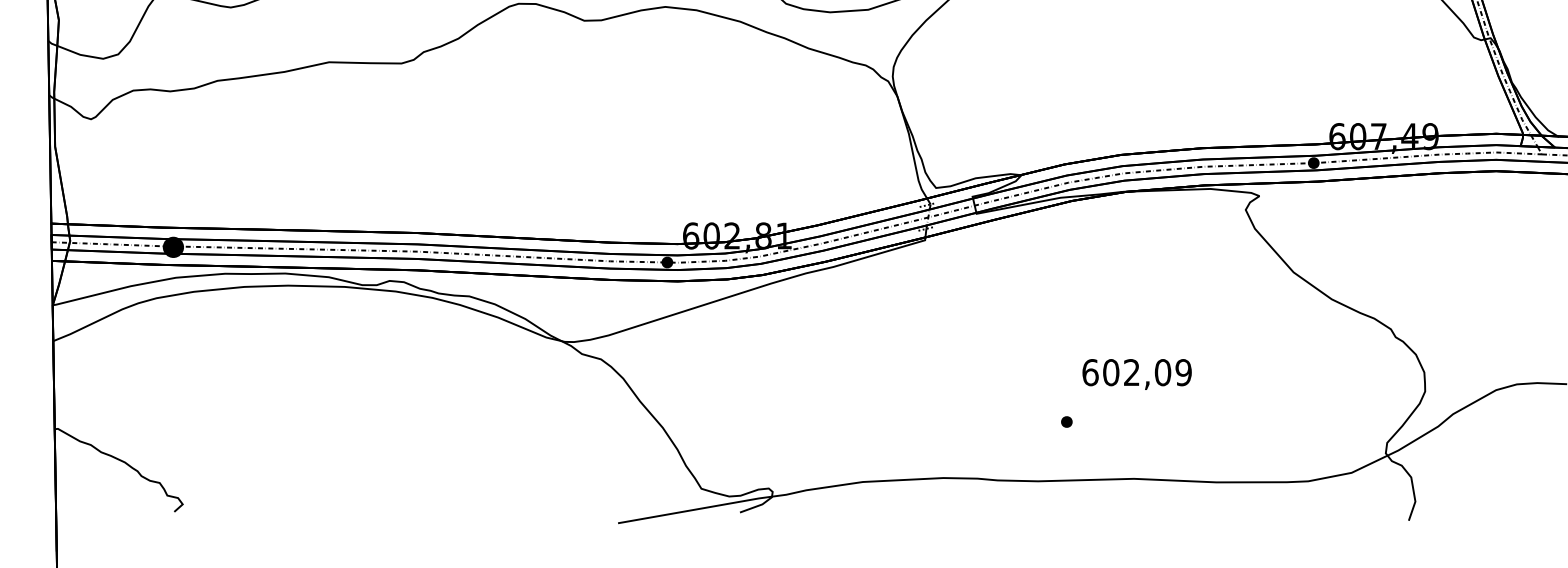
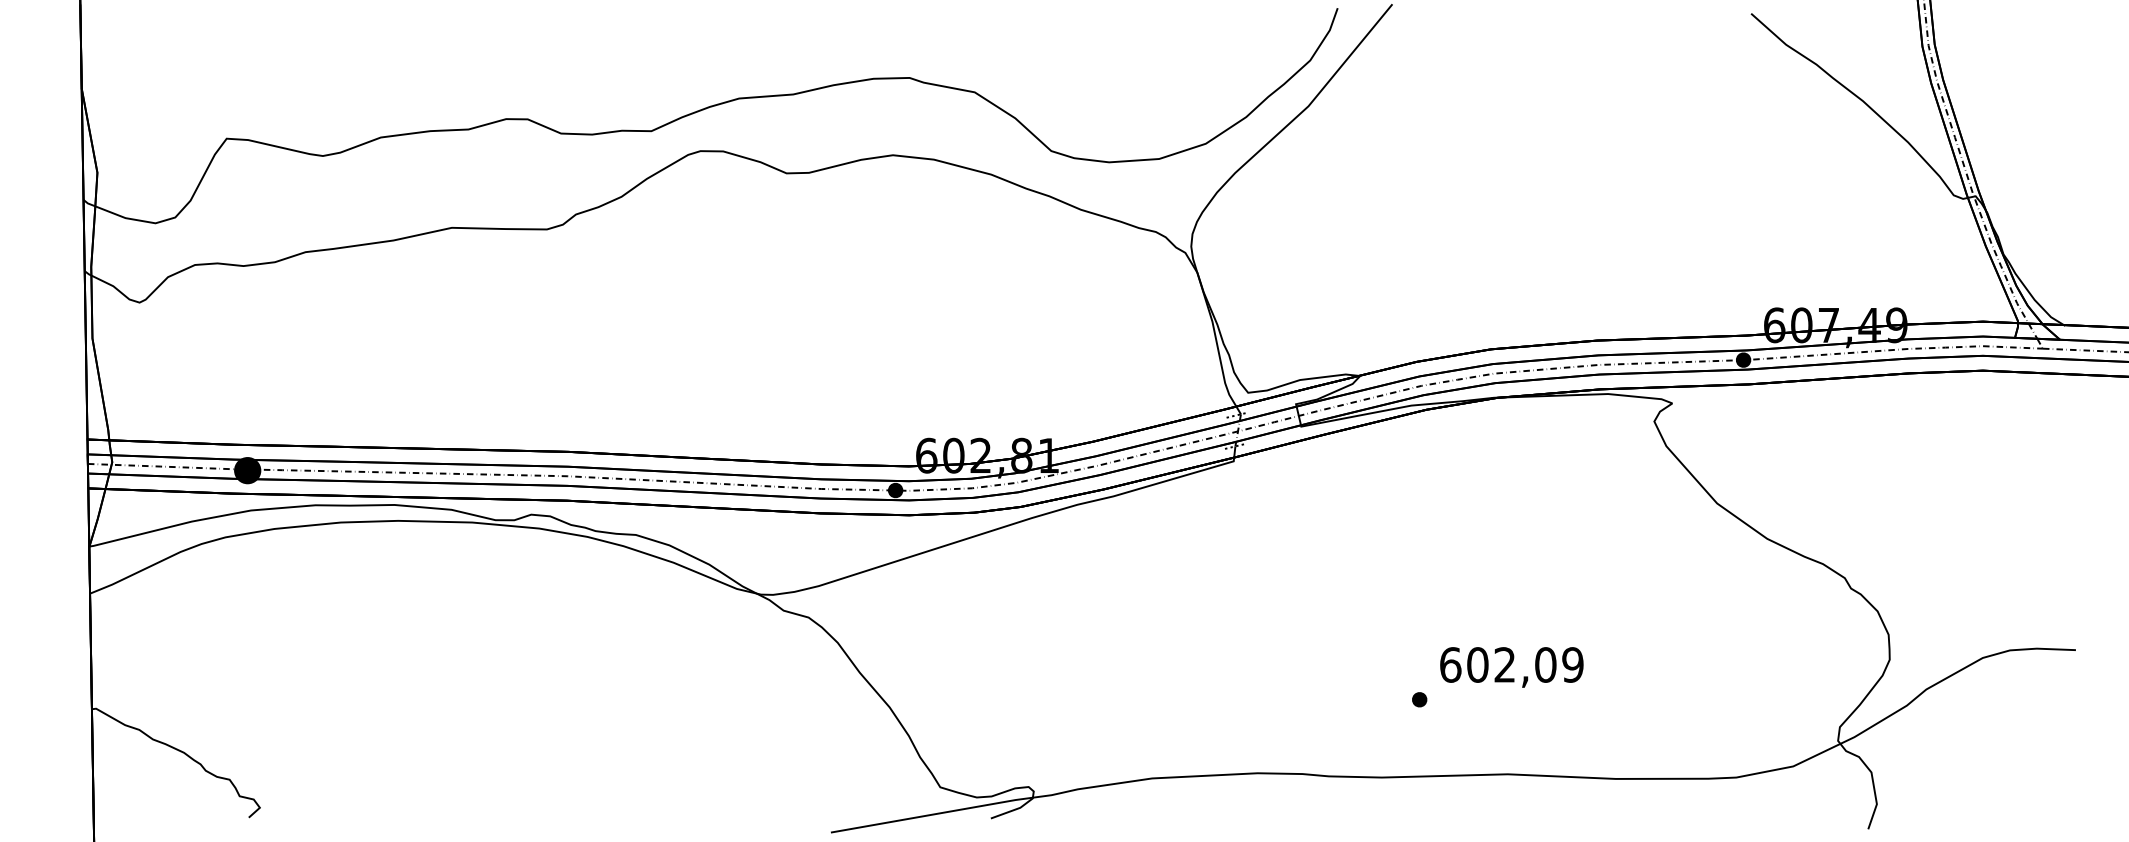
text: (1136, 374) -> (1511, 667), moved

